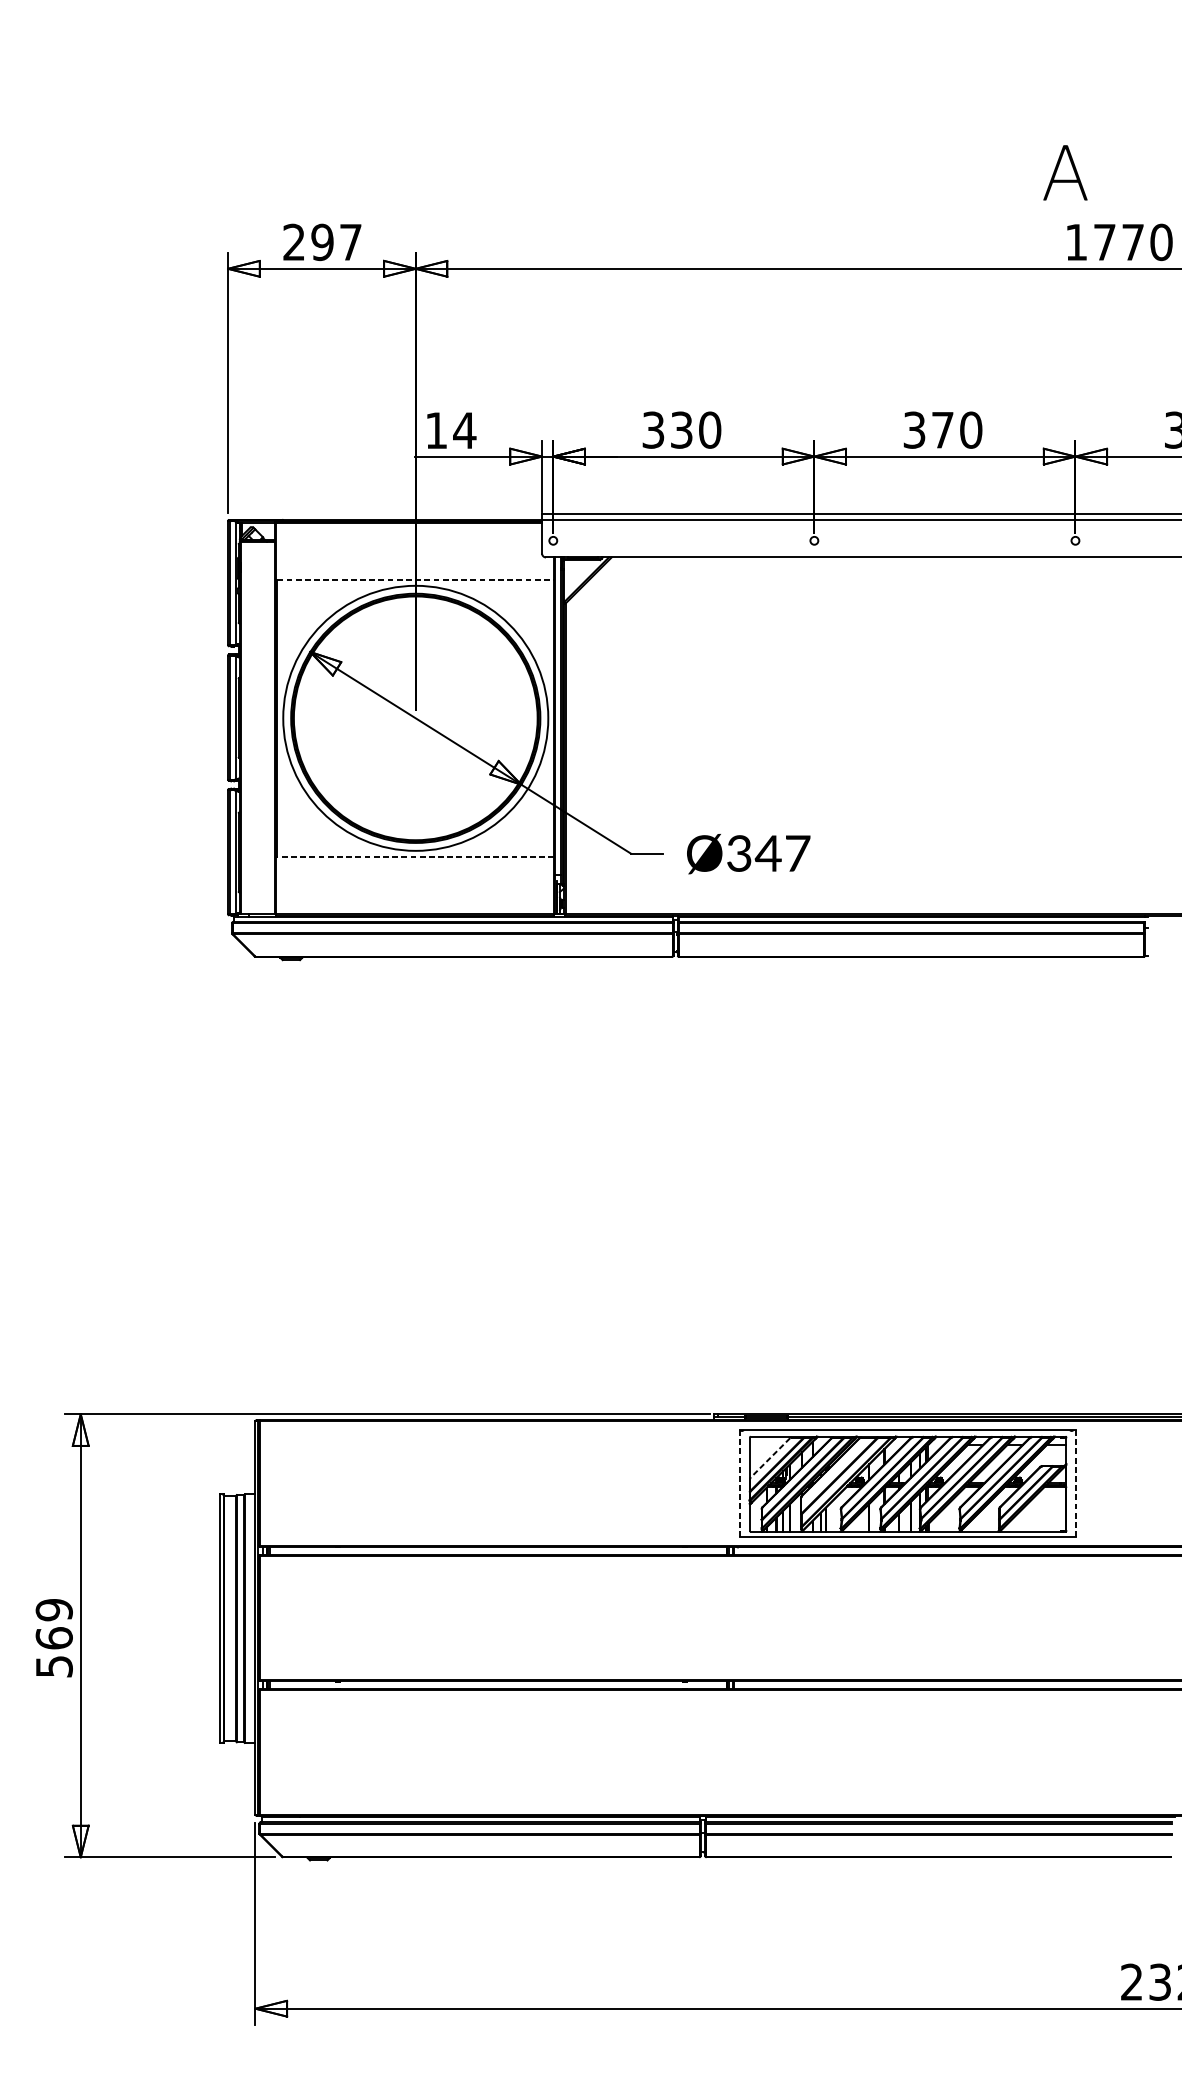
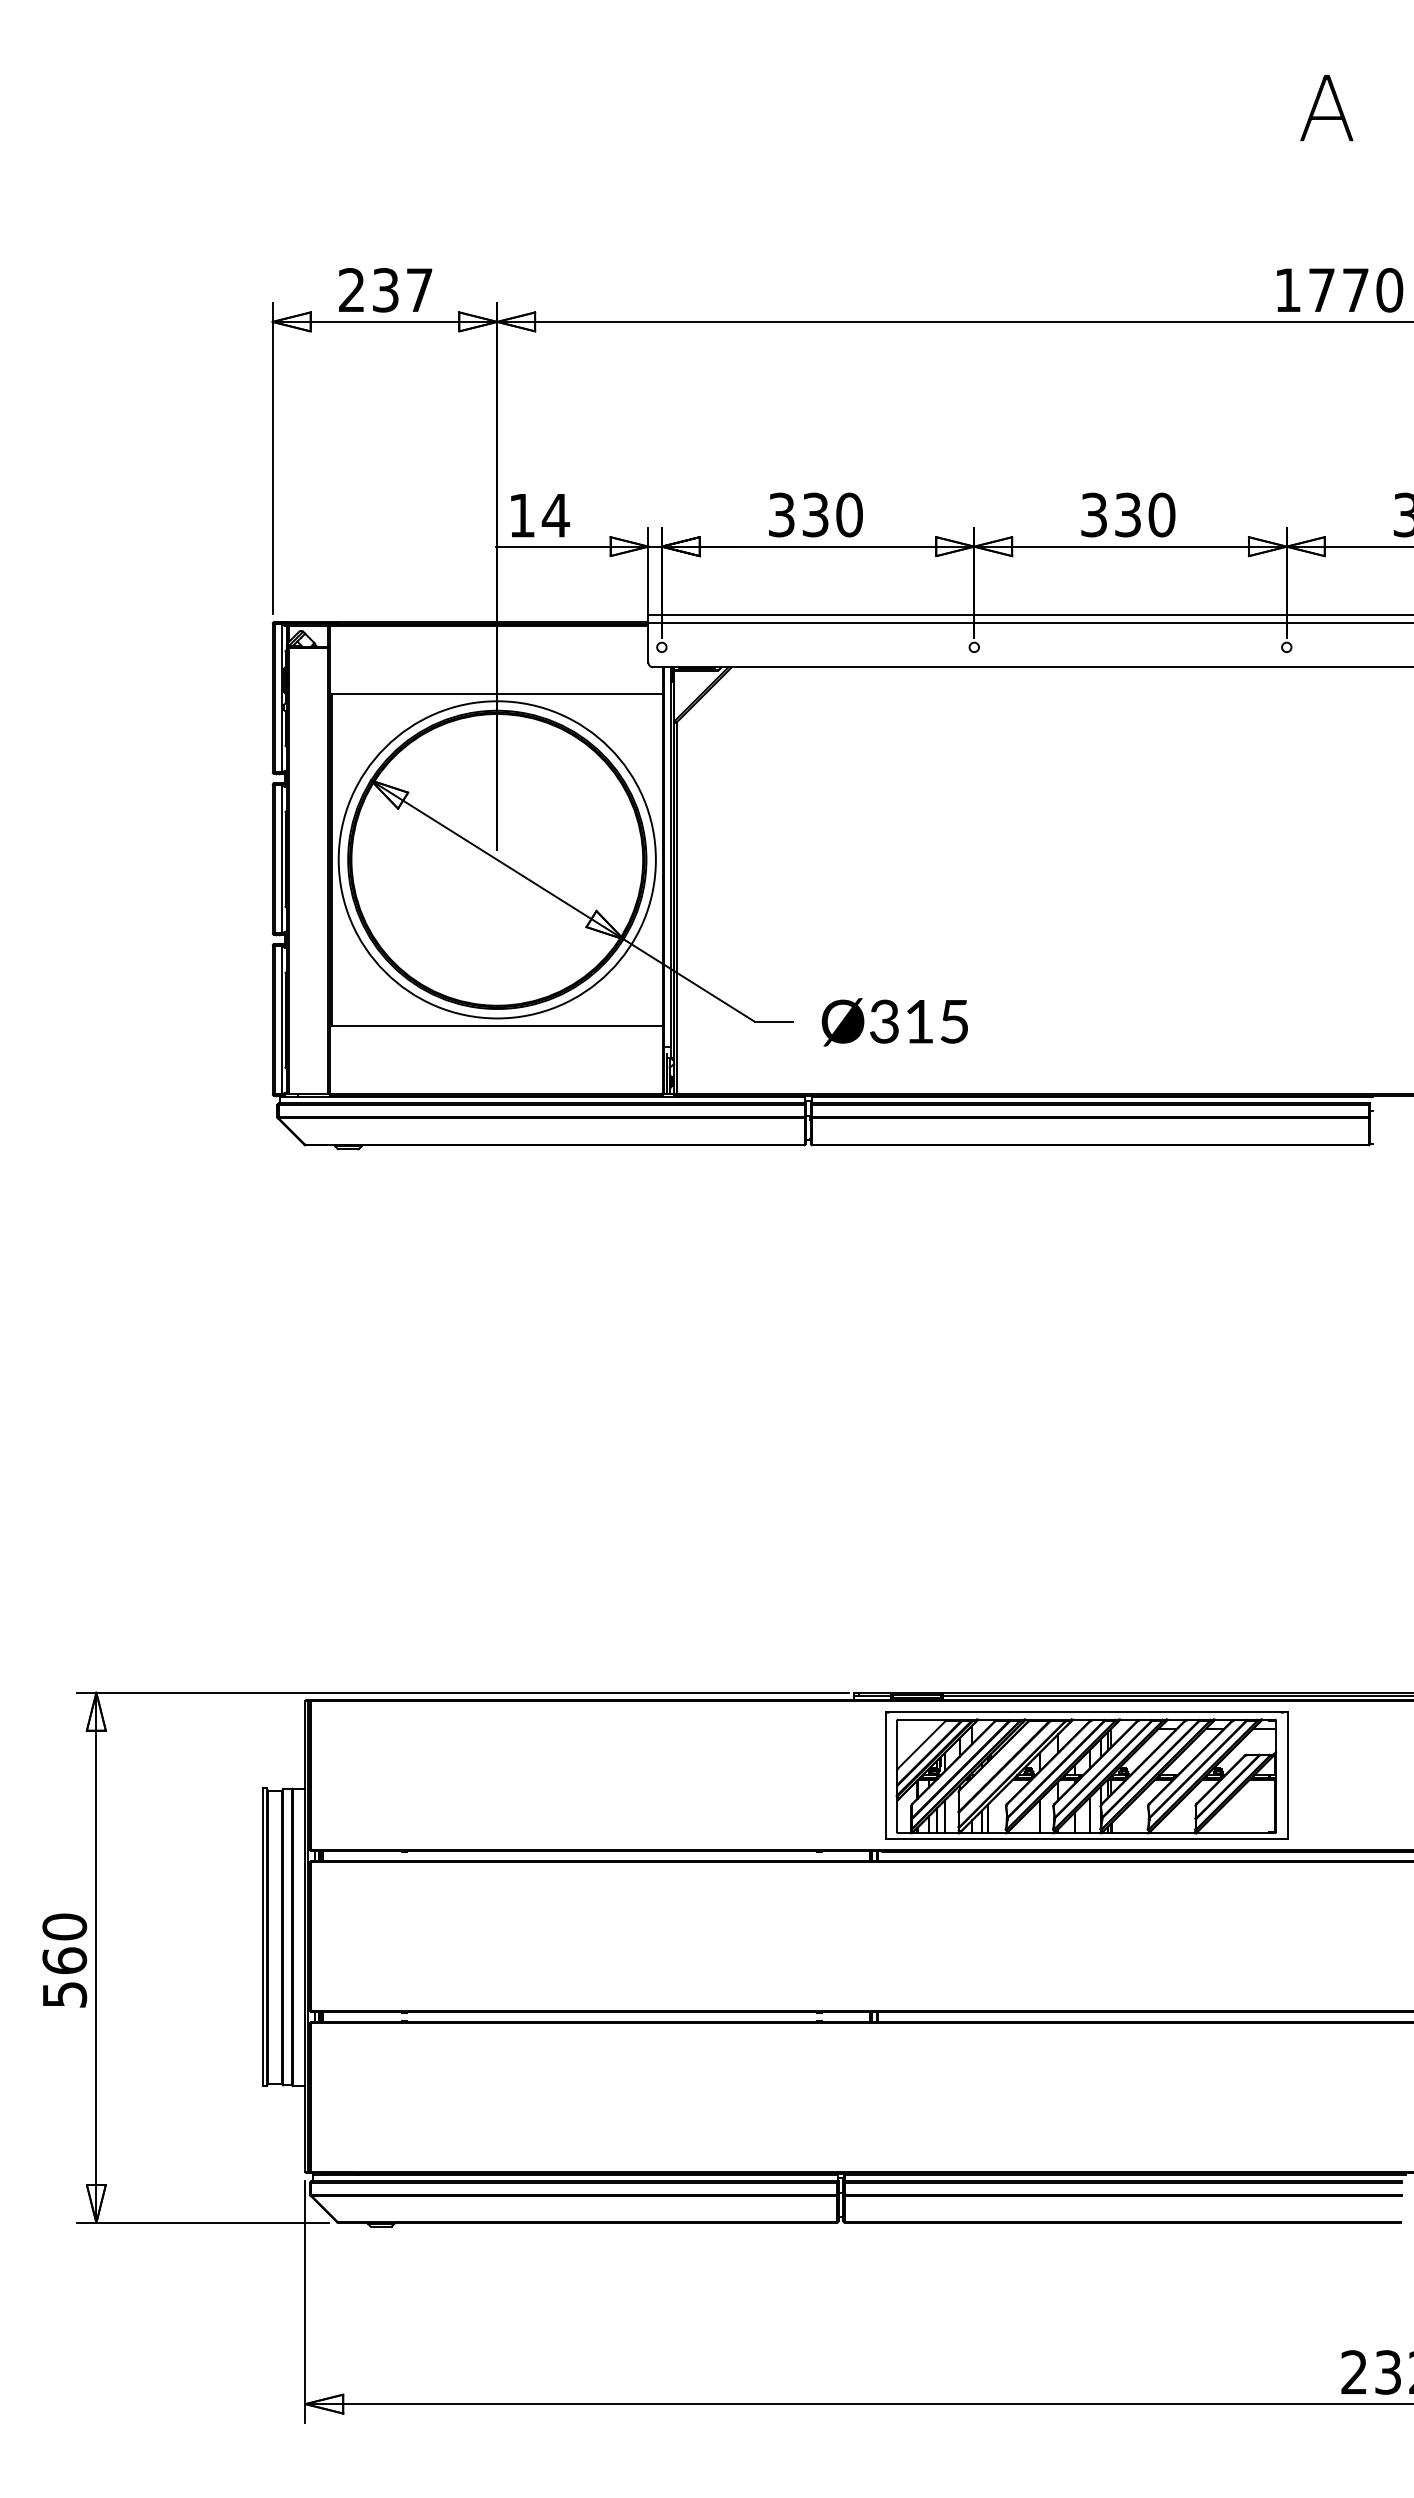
text: (1065, 173) -> (1326, 108), moved
text: (322, 242) -> (385, 290), 297 -> 237
text: (942, 429) -> (1127, 514), 370 -> 330
line: (415, 580) -> (497, 694), dashed -> solid
text: (782, 853) -> (936, 1021), Ø347 -> Ø315
line: (415, 856) -> (497, 1025), dashed -> solid
line: (770, 1458) -> (921, 1745), dashed -> solid
line: (740, 1483) -> (885, 1775), dashed -> solid
line: (1076, 1483) -> (1287, 1775), dashed -> solid
text: (54, 1609) -> (64, 1926), 569 -> 560

